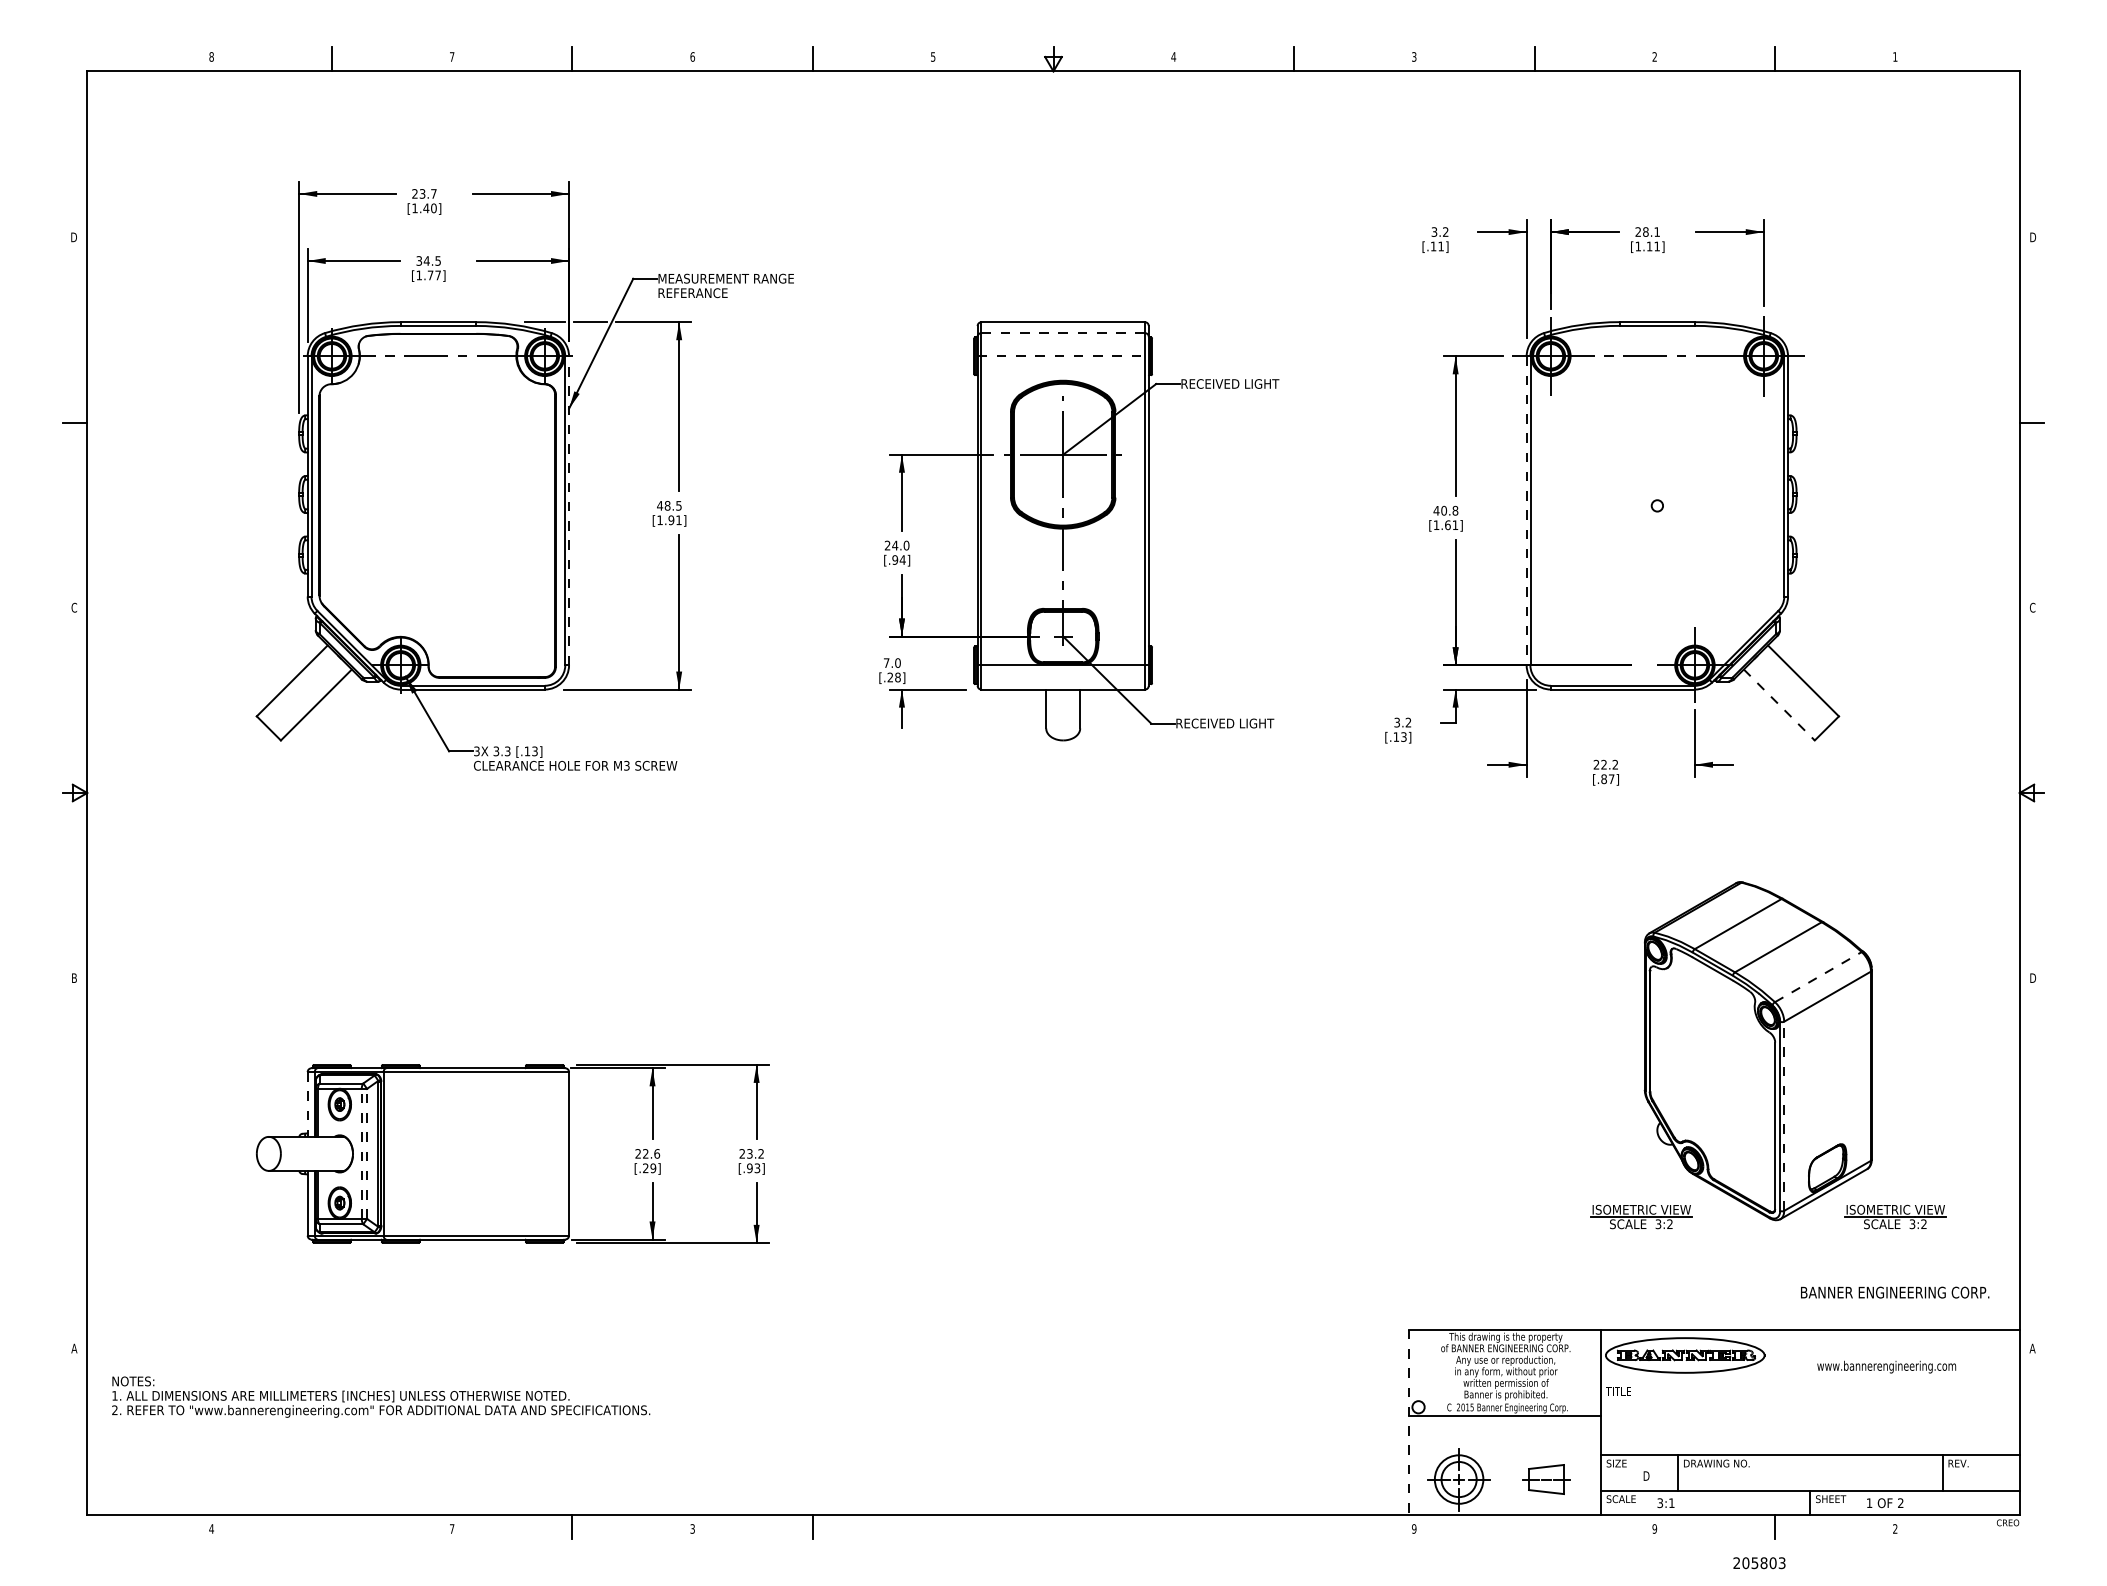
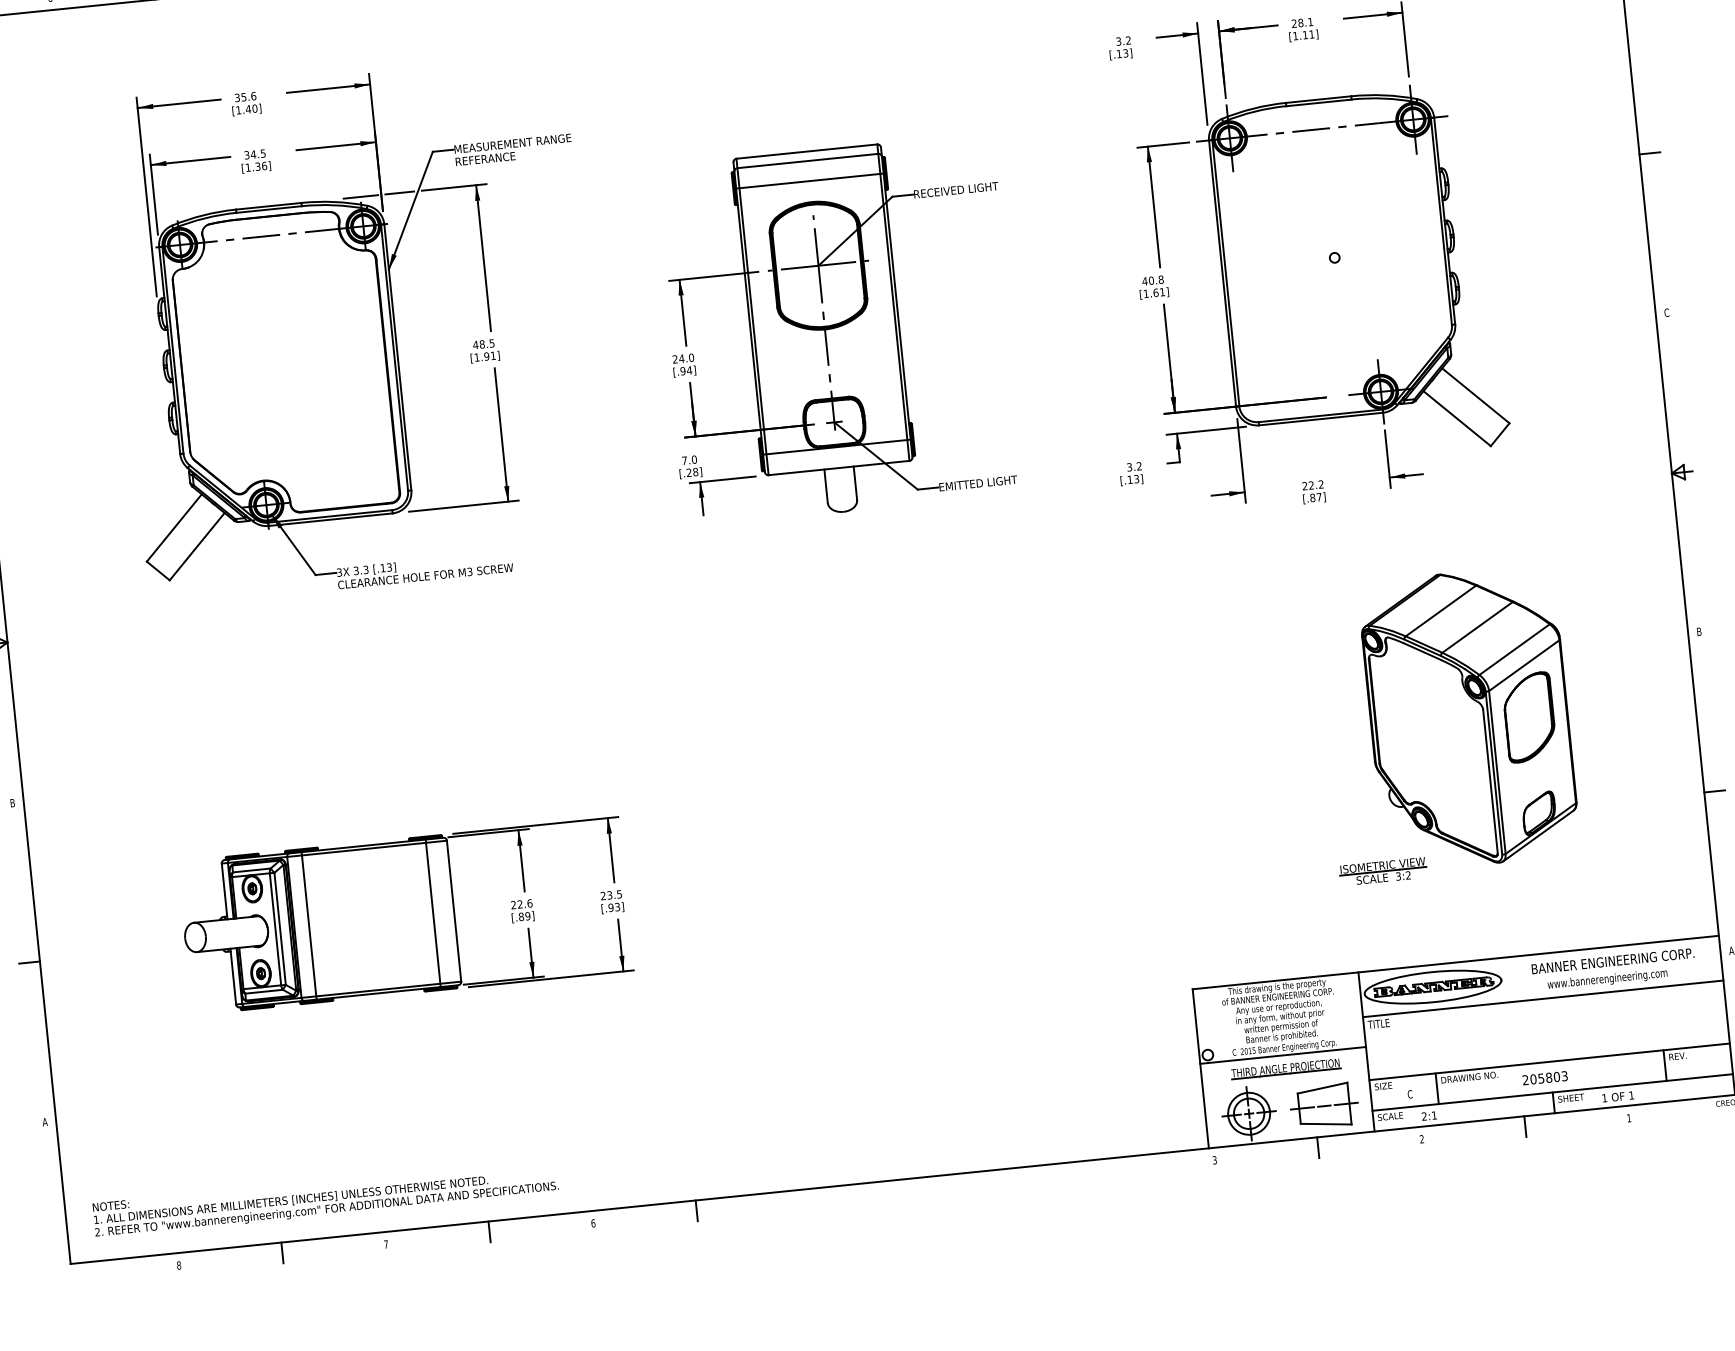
text: (424, 193) -> (245, 96), 23.7 -> 35.6
text: (1440, 246) -> (1125, 53), [.11] -> [.13]
text: (434, 275) -> (261, 166), [1.77] -> [1.36]
line: (1063, 333) -> (808, 161), dashed -> solid
line: (1063, 356) -> (810, 181), dashed -> solid
line: (569, 510) -> (398, 357), dashed -> solid
line: (1526, 511) -> (1222, 274), dashed -> solid
line: (1779, 705) -> (1457, 419), dashed -> solid
text: (1225, 723) -> (981, 483), RECEIVED LIGHT -> EMITTED LIGHT
line: (1818, 976) -> (1514, 649), dashed -> solid
text: (2033, 977) -> (1699, 631), D -> B
part: (1827, 1056) -> (1529, 717), added
line: (307, 1104) -> (224, 891), dashed -> solid
line: (1784, 1116) -> (1497, 772), dashed -> solid
line: (361, 1153) -> (275, 929), dashed -> solid
line: (367, 1153) -> (280, 928), dashed -> solid
line: (400, 1153) -> (308, 925), added
line: (544, 1153) -> (432, 912), added
text: (760, 1153) -> (618, 894), 23.2 -> 23.5
line: (75, 1163) -> (29, 962), added
line: (2031, 1163) -> (1714, 791), added
text: (645, 1168) -> (521, 917), [.29] -> [.89]
part: (1895, 1216) -> (1601, 849), removed
text: (1895, 1292) -> (1613, 961), moved
line: (1810, 1381) -> (1543, 998), added
text: (381, 1396) -> (325, 1197), moved
line: (1408, 1422) -> (1200, 1069), dashed -> solid
part: (1506, 1432) -> (1285, 1069), added
text: (1646, 1475) -> (1410, 1093), D -> C
part: (1546, 1479) -> (1324, 1106), size x1.67
text: (1900, 1502) -> (1631, 1094), 2 -> 1
text: (1660, 1503) -> (1424, 1116), 3:1 -> 2:1
line: (331, 1526) -> (282, 1252), added
line: (1534, 1526) -> (1318, 1147), added
text: (211, 1528) -> (178, 1265), 4 -> 8
text: (692, 1528) -> (593, 1223), 3 -> 6
text: (1414, 1528) -> (1214, 1159), 9 -> 3
text: (1654, 1528) -> (1421, 1138), 9 -> 2
text: (1895, 1528) -> (1629, 1117), 2 -> 1
text: (1759, 1563) -> (1545, 1078), moved

